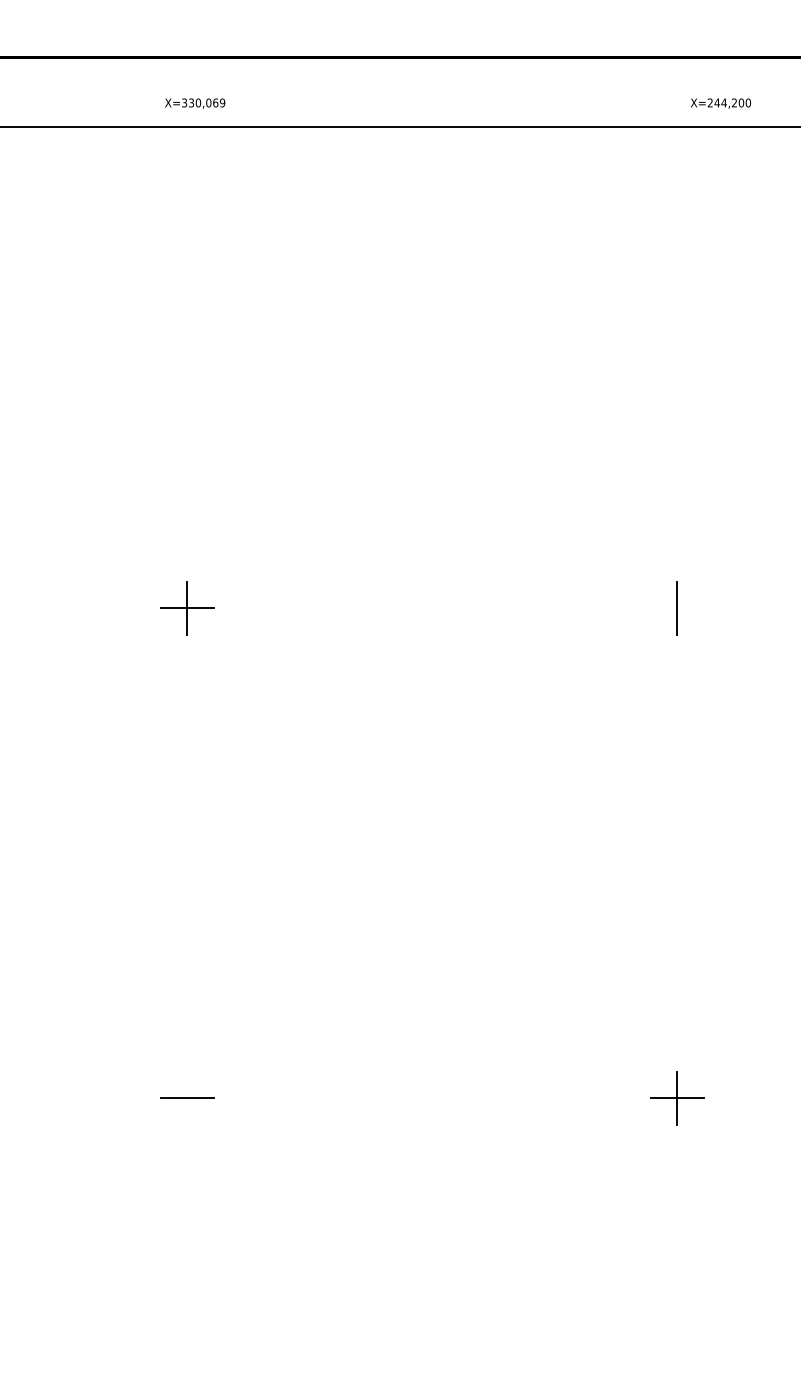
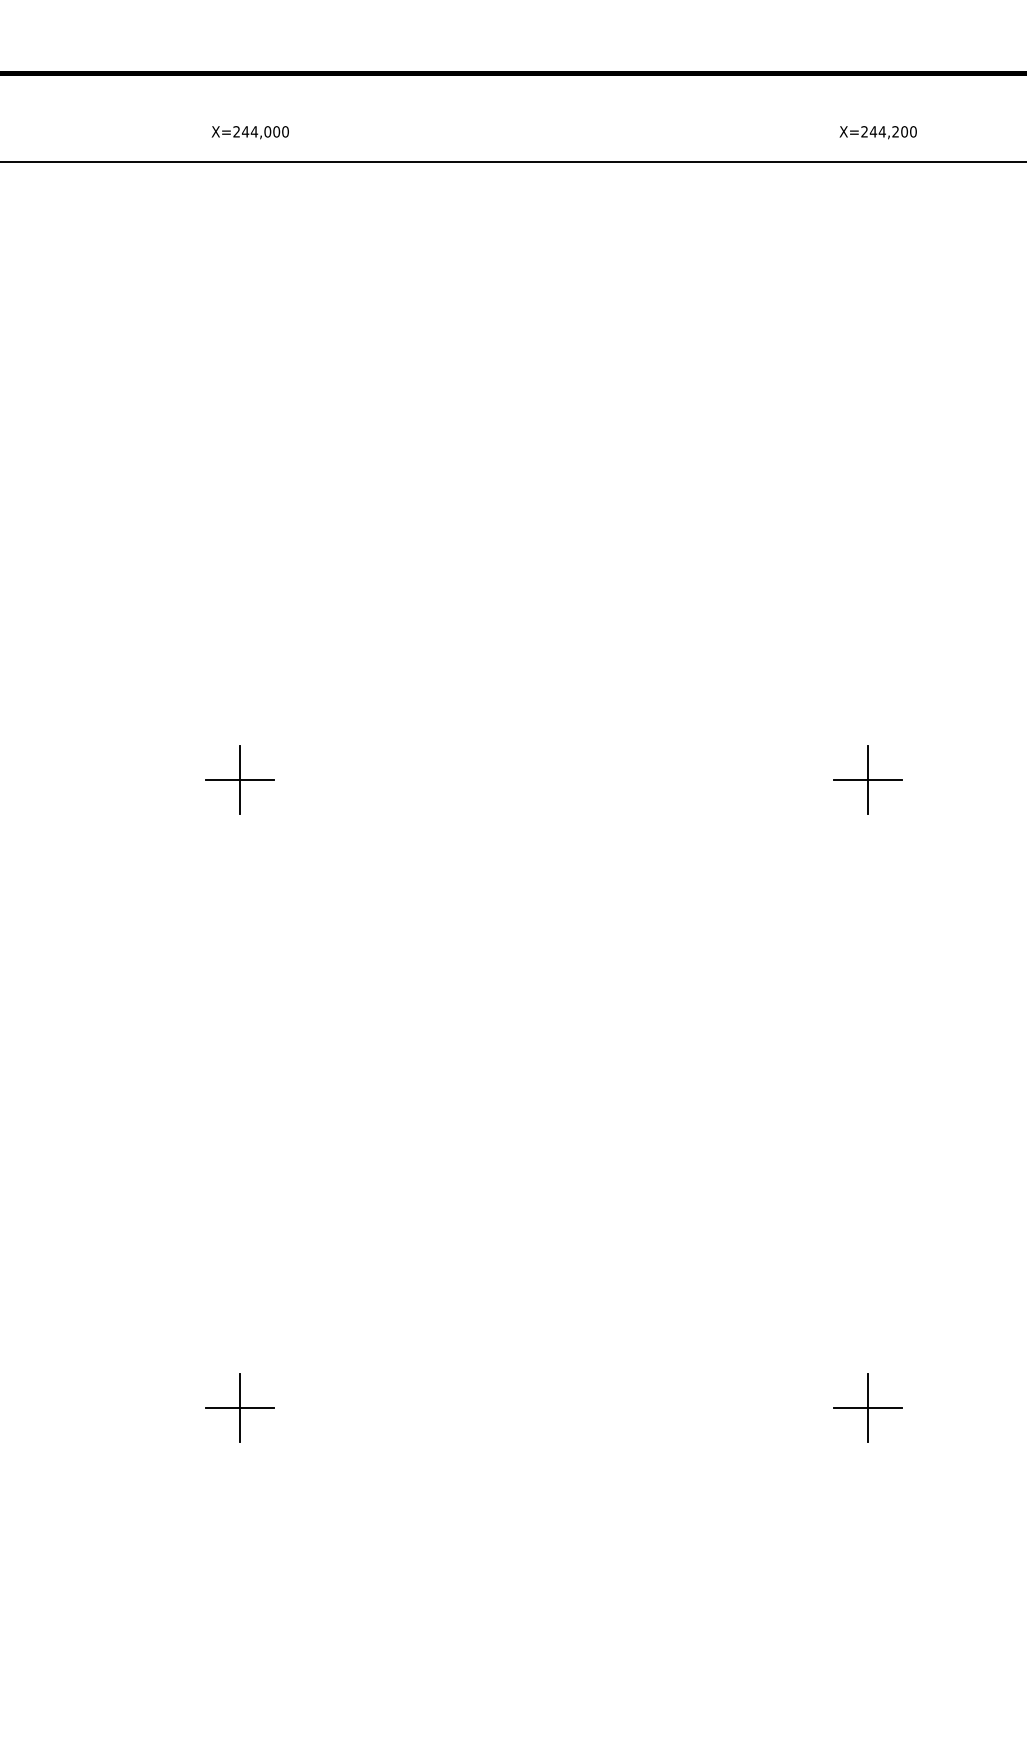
text: (203, 102) -> (260, 131), X=330,069 -> X=244,000
text: (720, 103) -> (877, 132), moved
line: (676, 608) -> (867, 779), added
line: (187, 1098) -> (240, 1407), added

